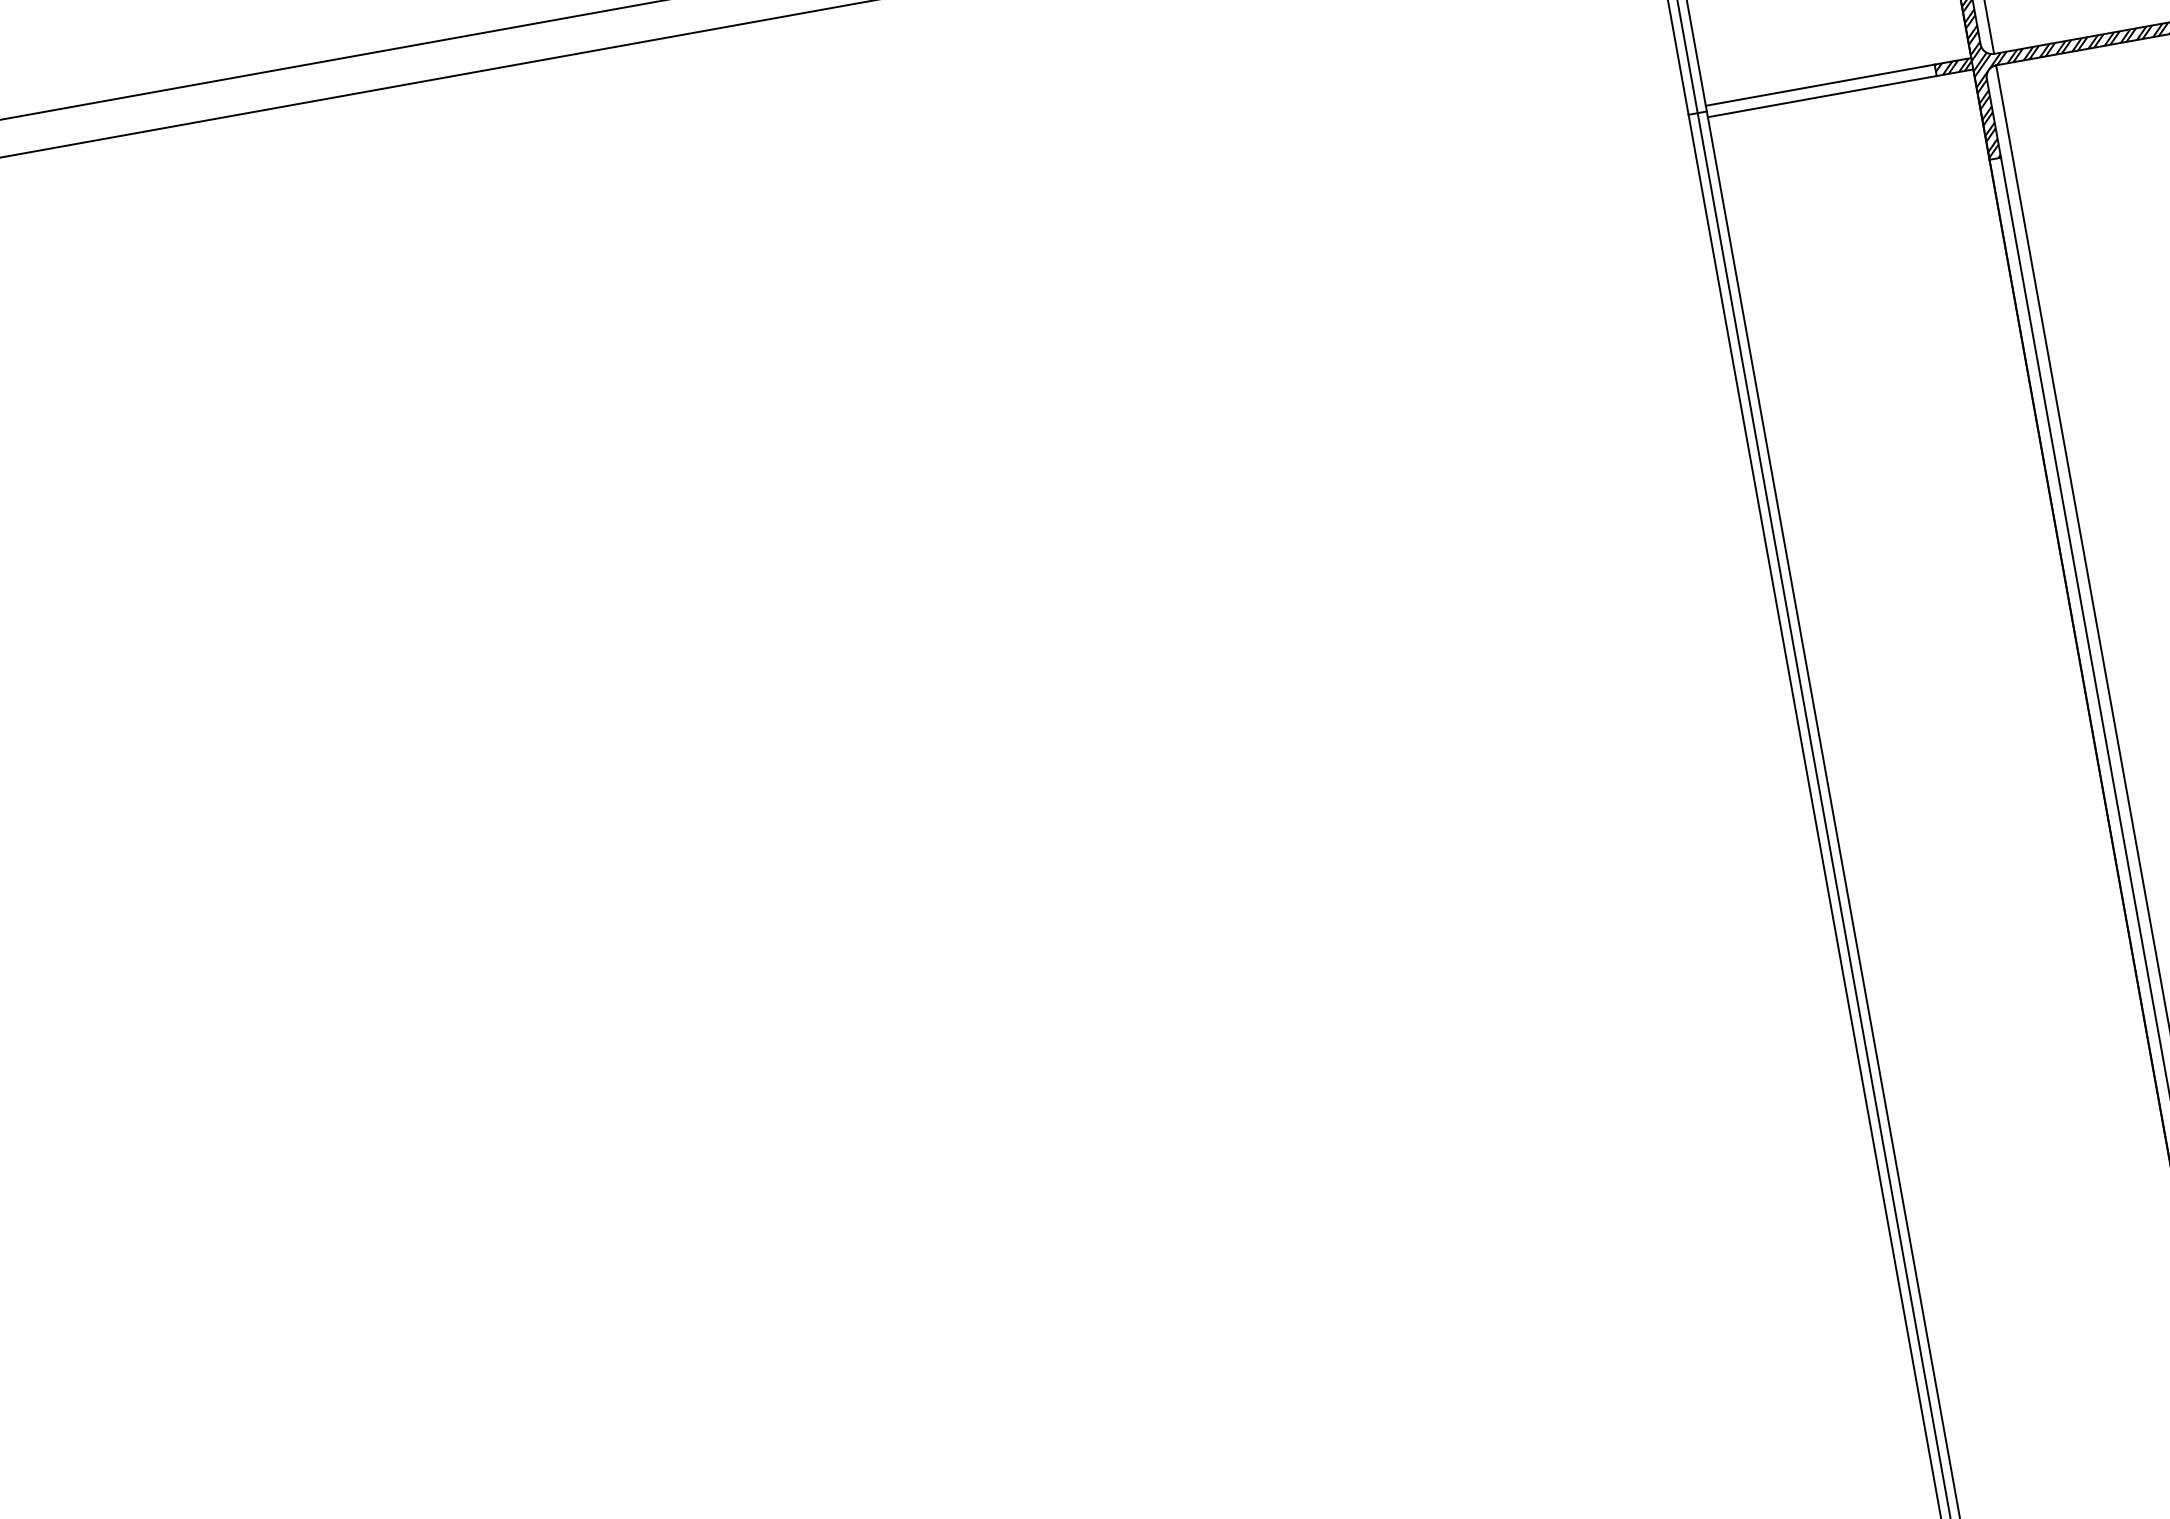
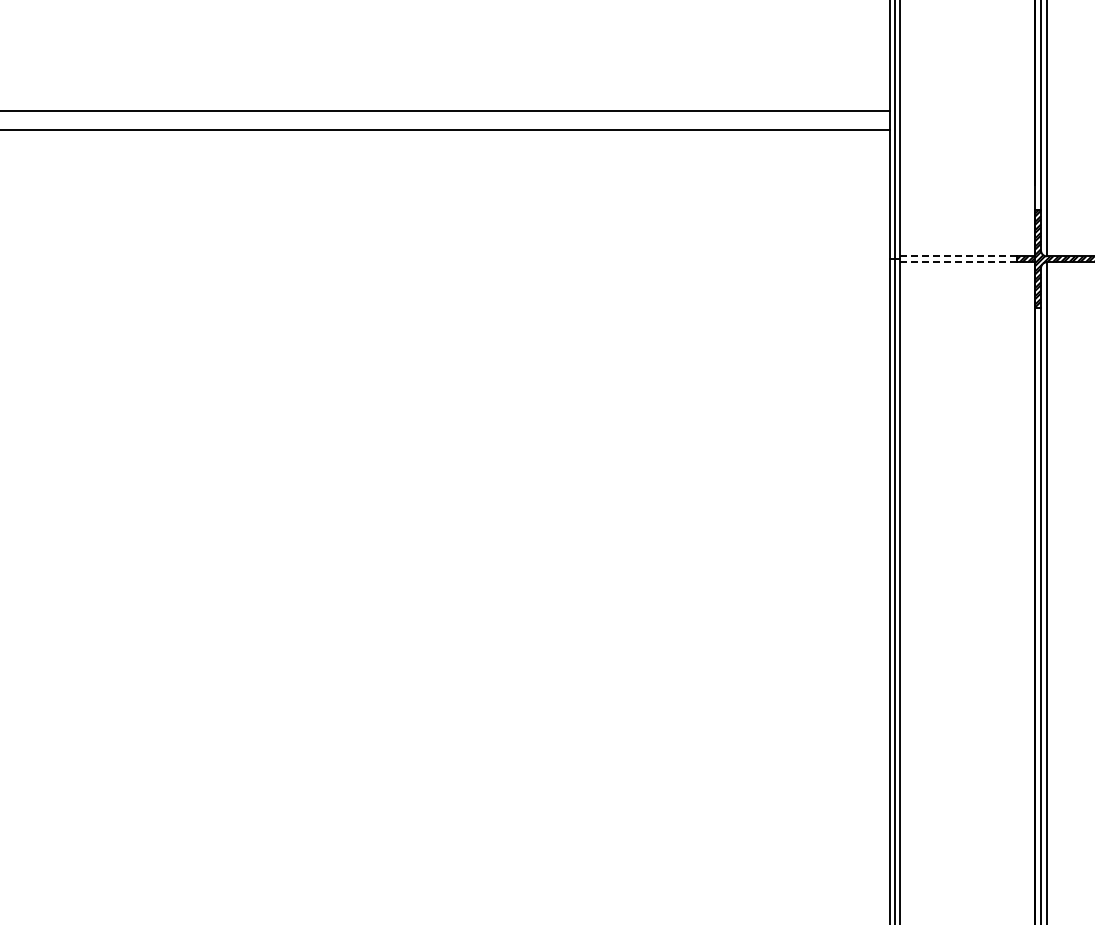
line: (1819, 85) -> (957, 256), solid -> dashed
line: (1821, 97) -> (957, 262), solid -> dashed

